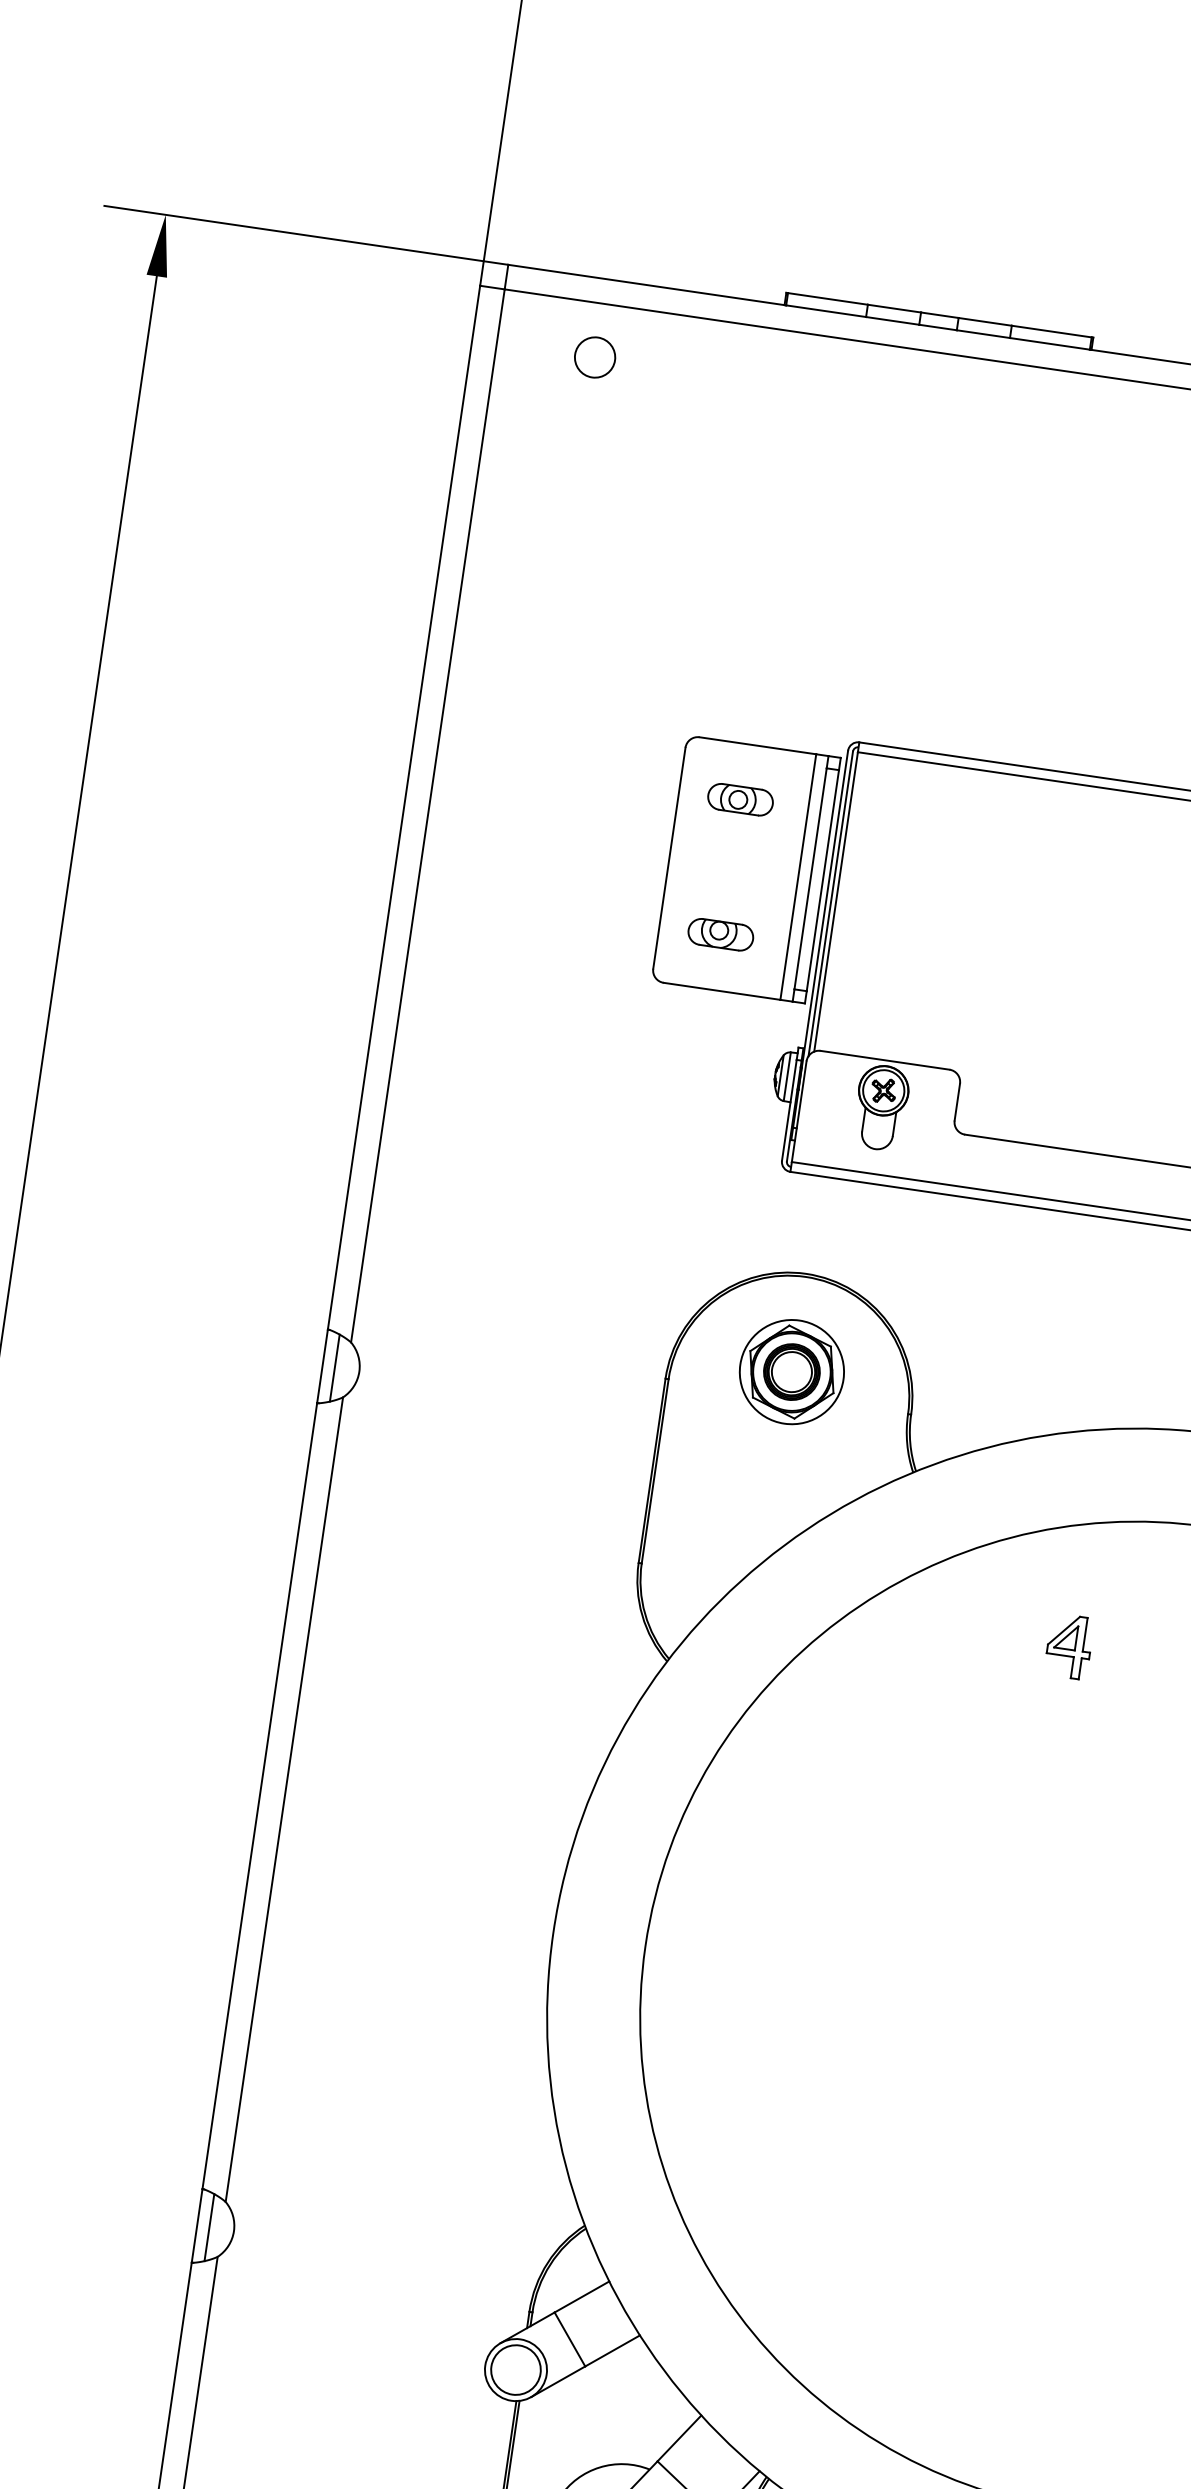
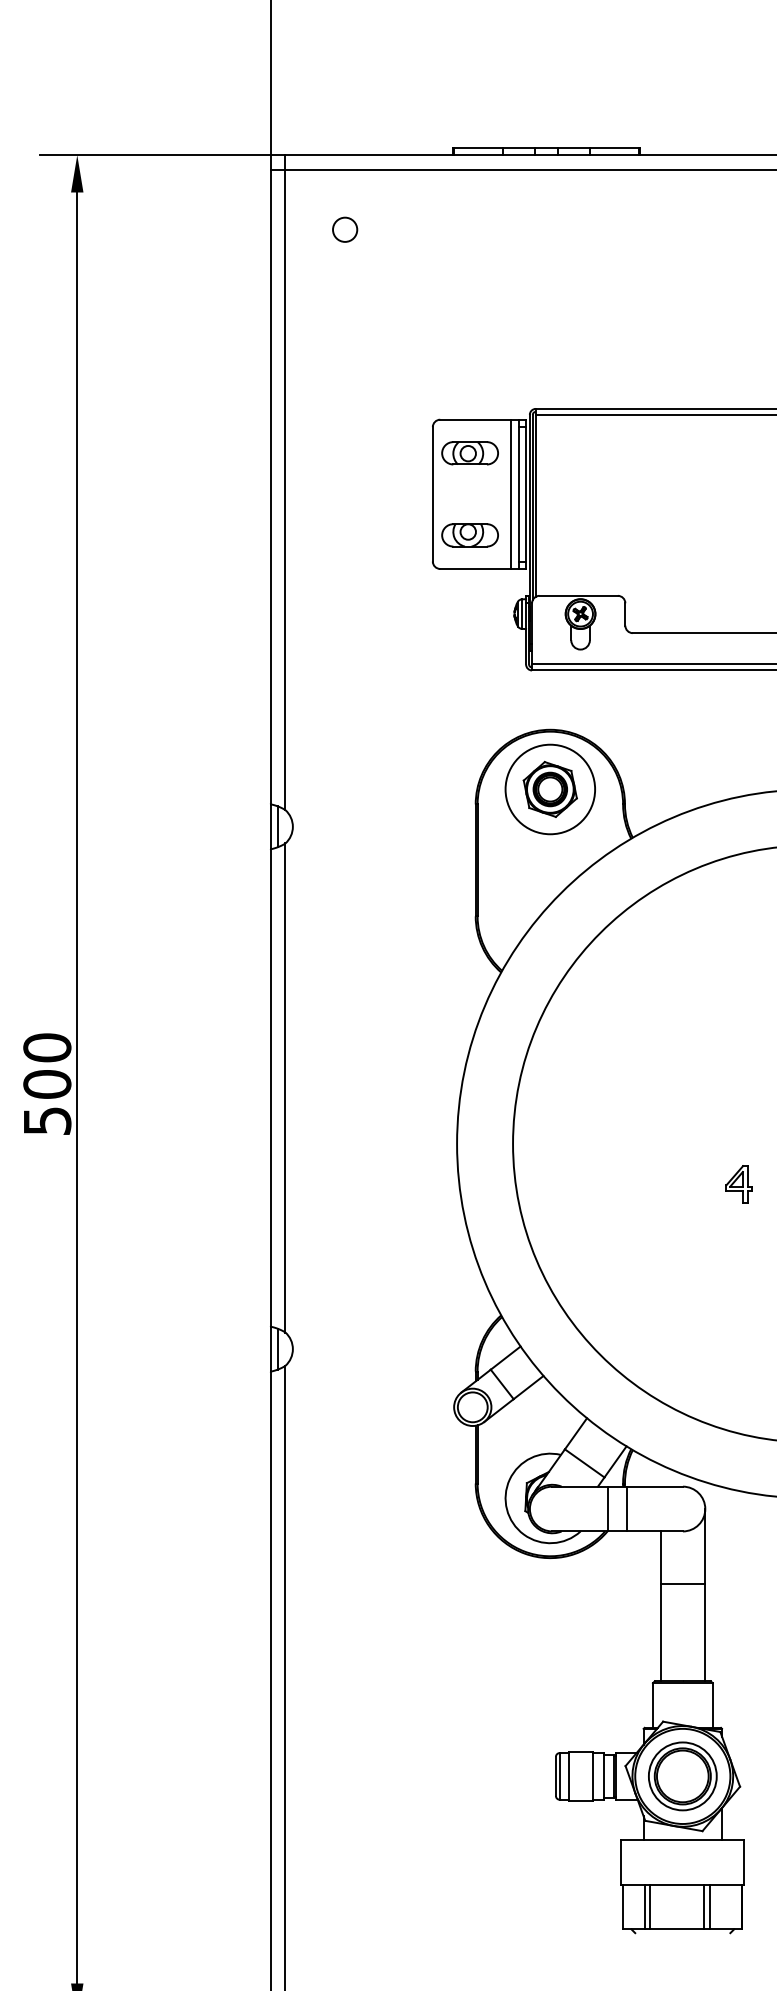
circle: (595, 357) -> (345, 229), moved
part: (739, 799) -> (469, 453), size x1.43
part: (719, 934) -> (469, 535), size x1.43
circle: (792, 1372) -> (550, 789), size x1.43
part: (1068, 1645) -> (738, 1184), moved

